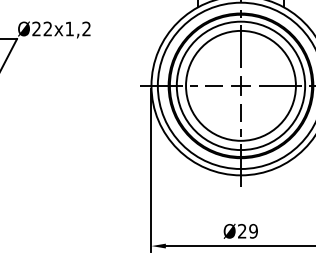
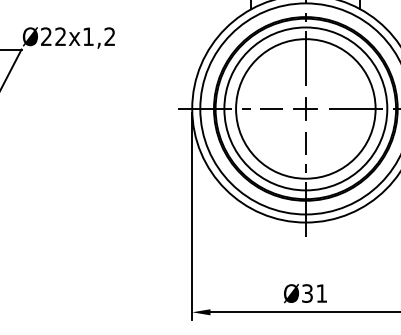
text: (247, 230) -> (314, 292), Ø29 -> Ø31

